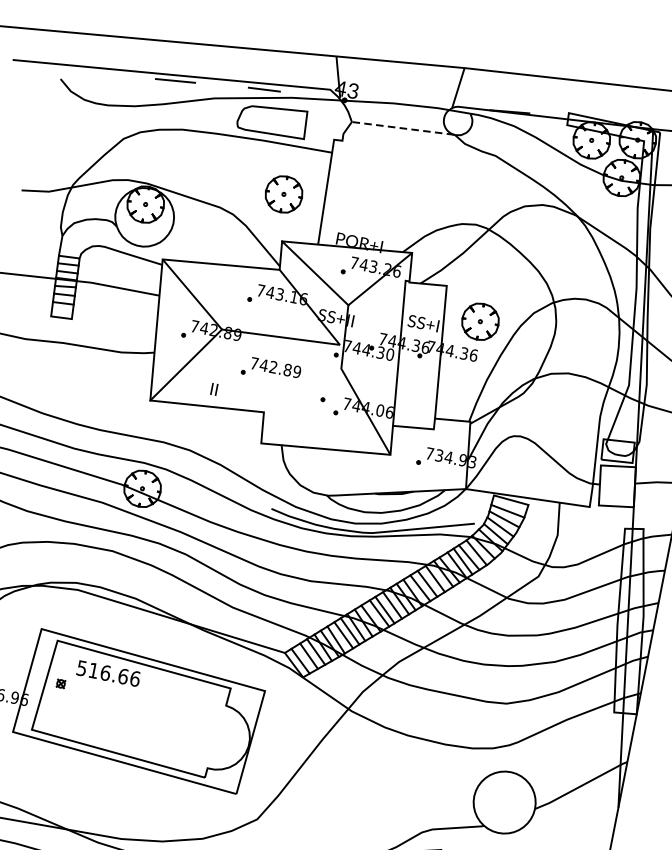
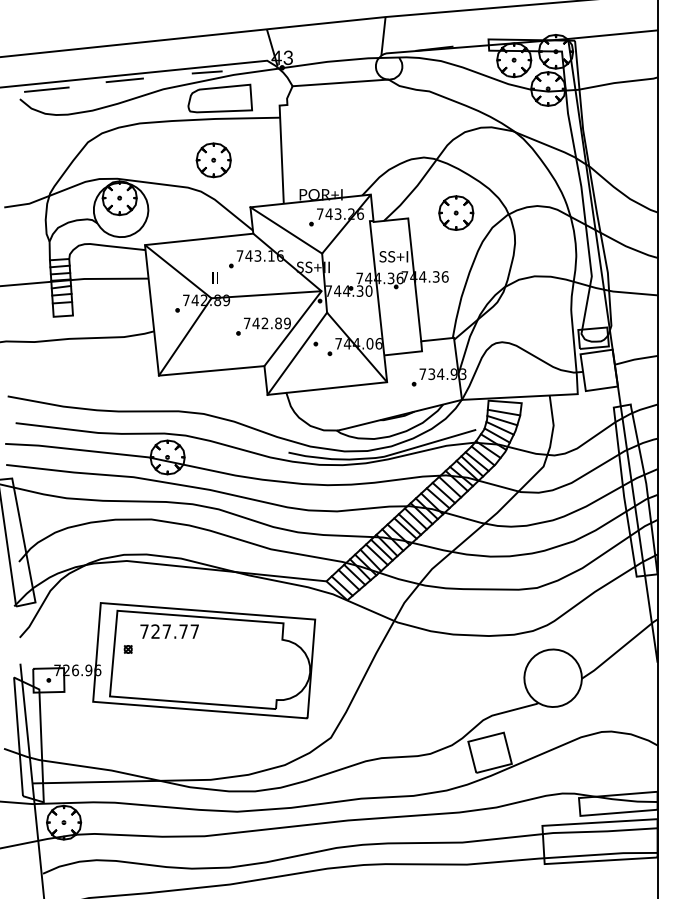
line: (90, 74) -> (46, 89), added
line: (403, 127) -> (340, 82), dashed -> solid
part: (283, 194) -> (213, 160), moved
part: (480, 321) -> (456, 212), moved
line: (301, 378) -> (292, 328), added
text: (213, 388) -> (214, 277), moved
line: (301, 405) -> (297, 353), added
text: (108, 673) -> (169, 631), 516.66 -> 727.77

